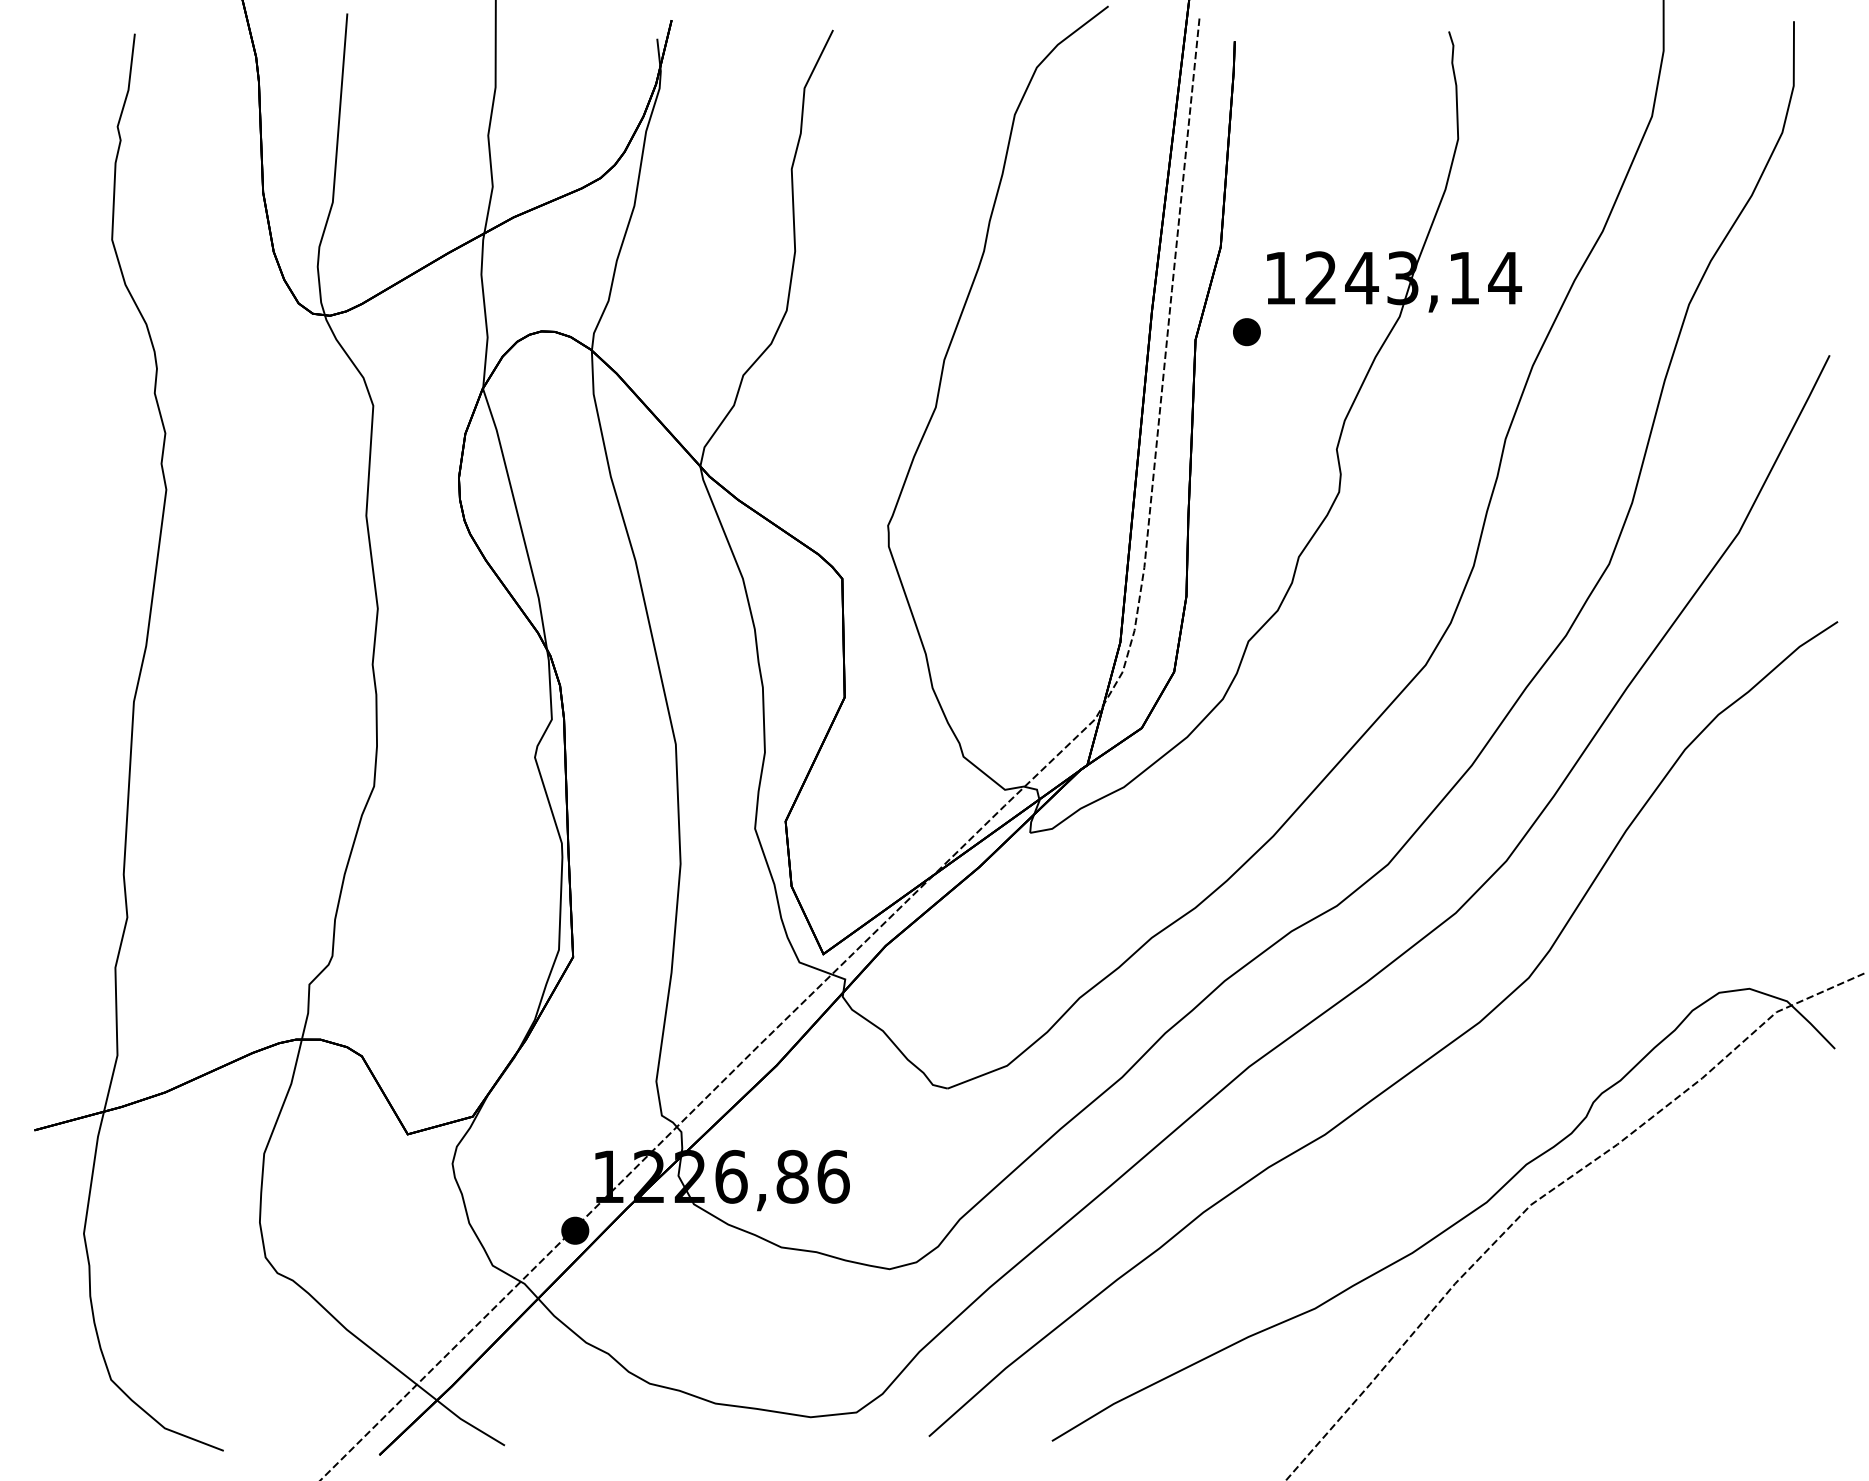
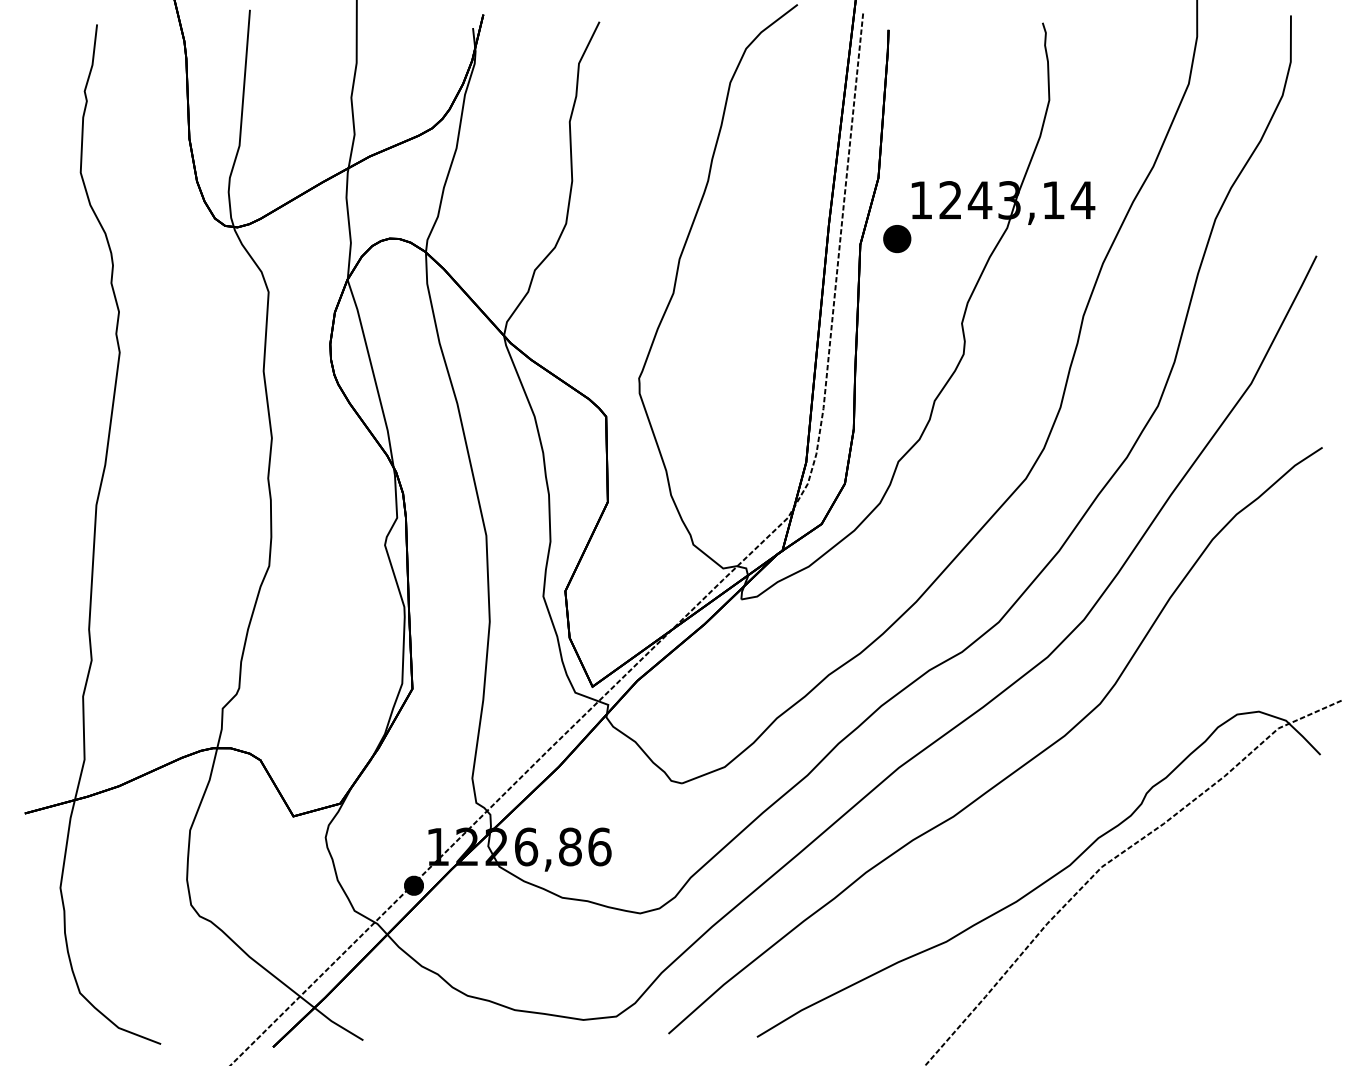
part: (1247, 332) -> (897, 239), size x1.4

